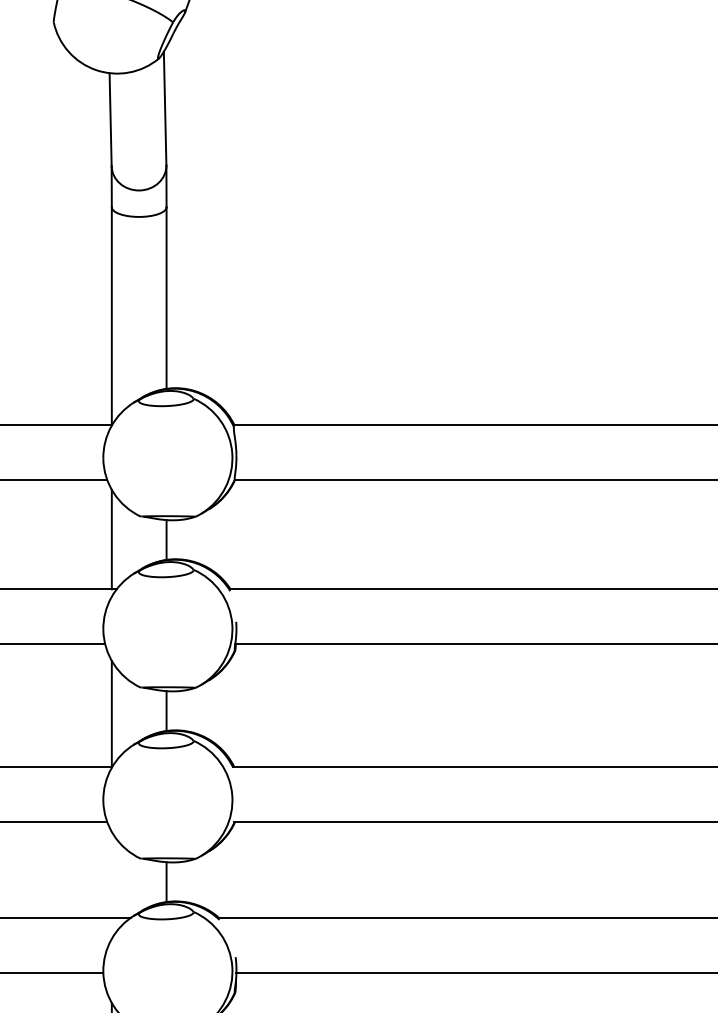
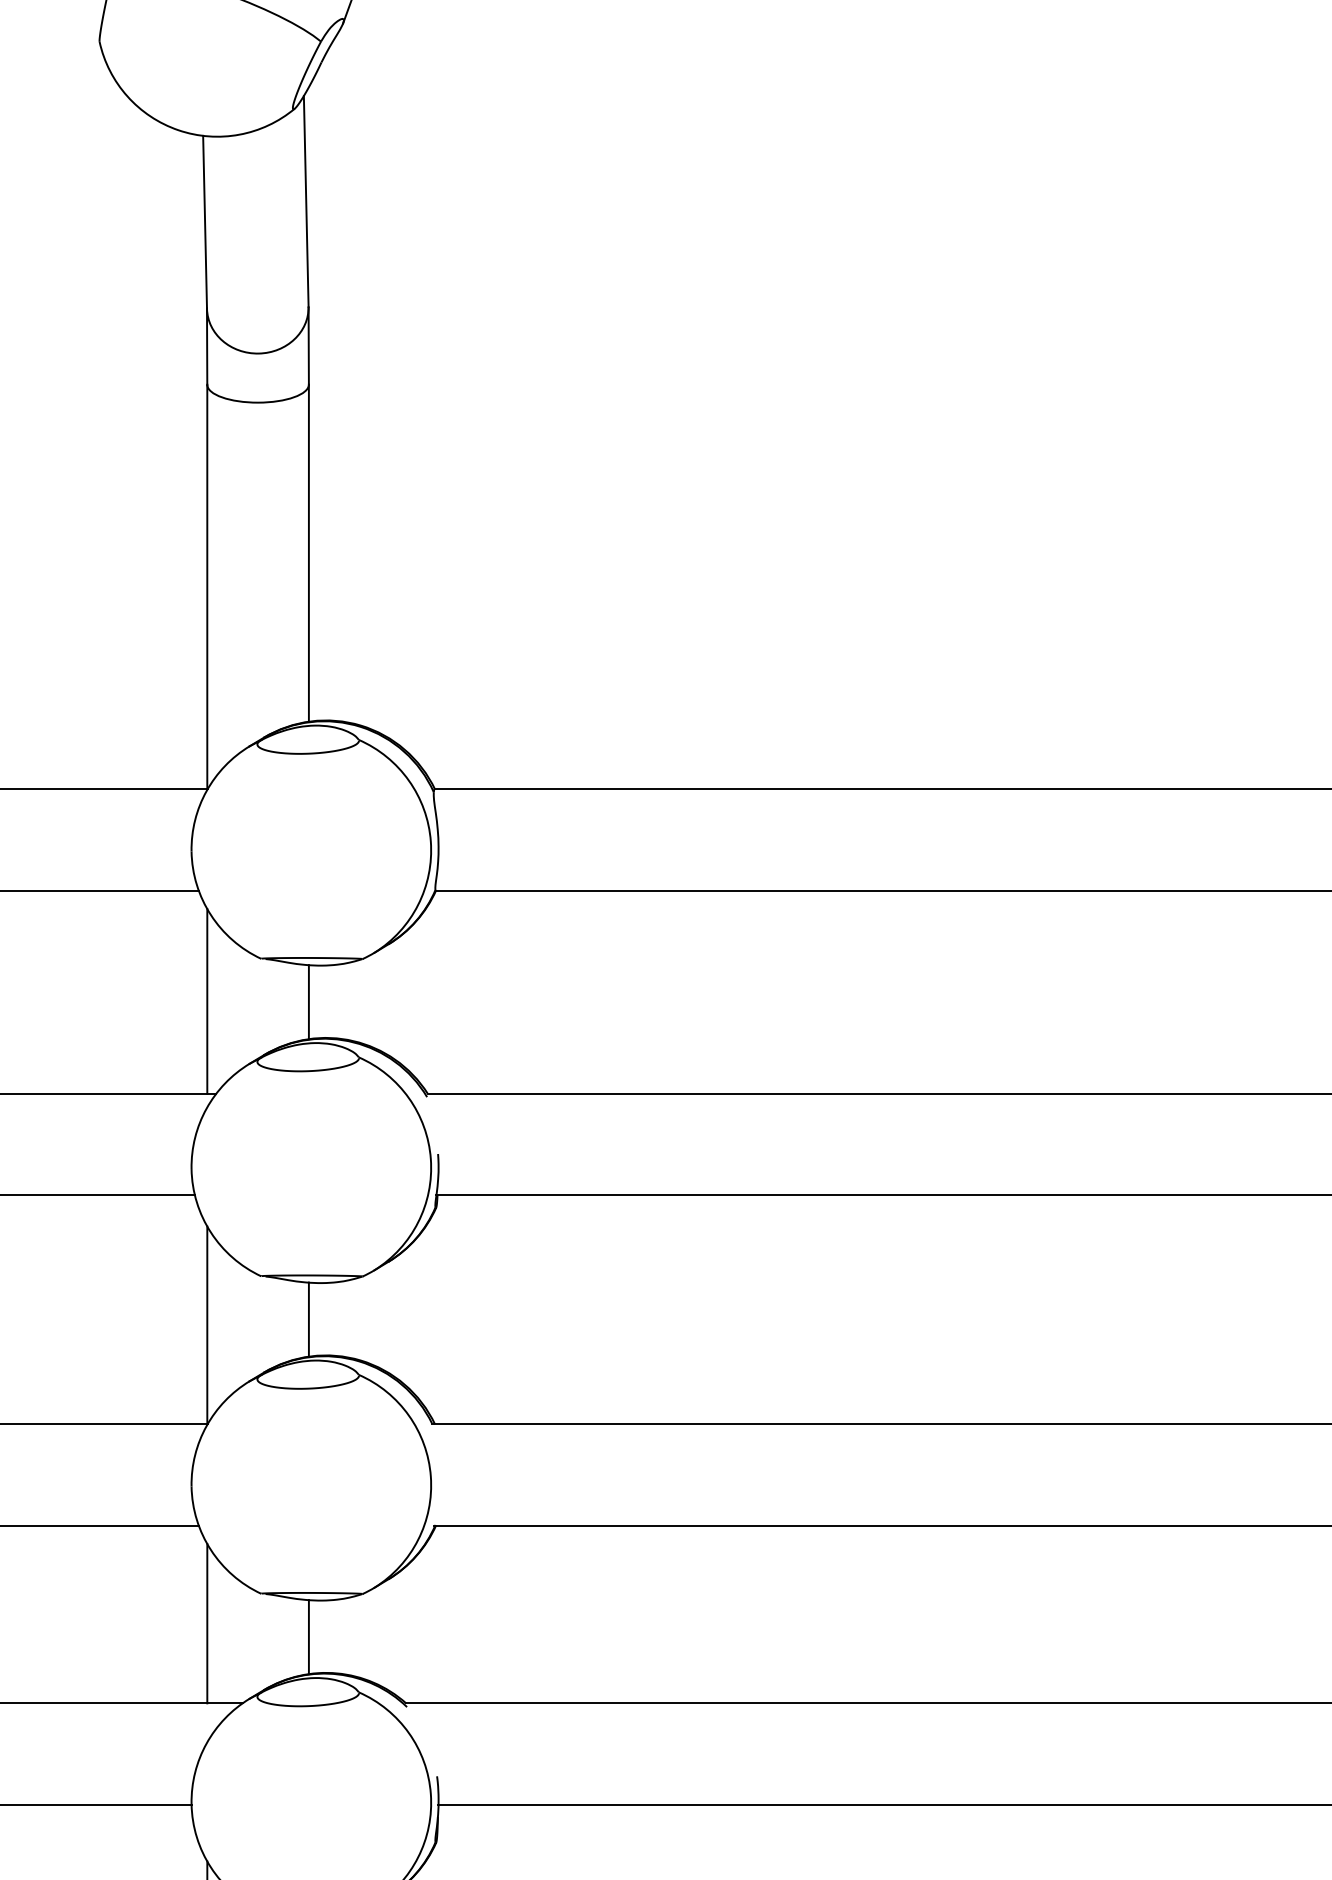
line: (111, 874) -> (206, 1622), added

